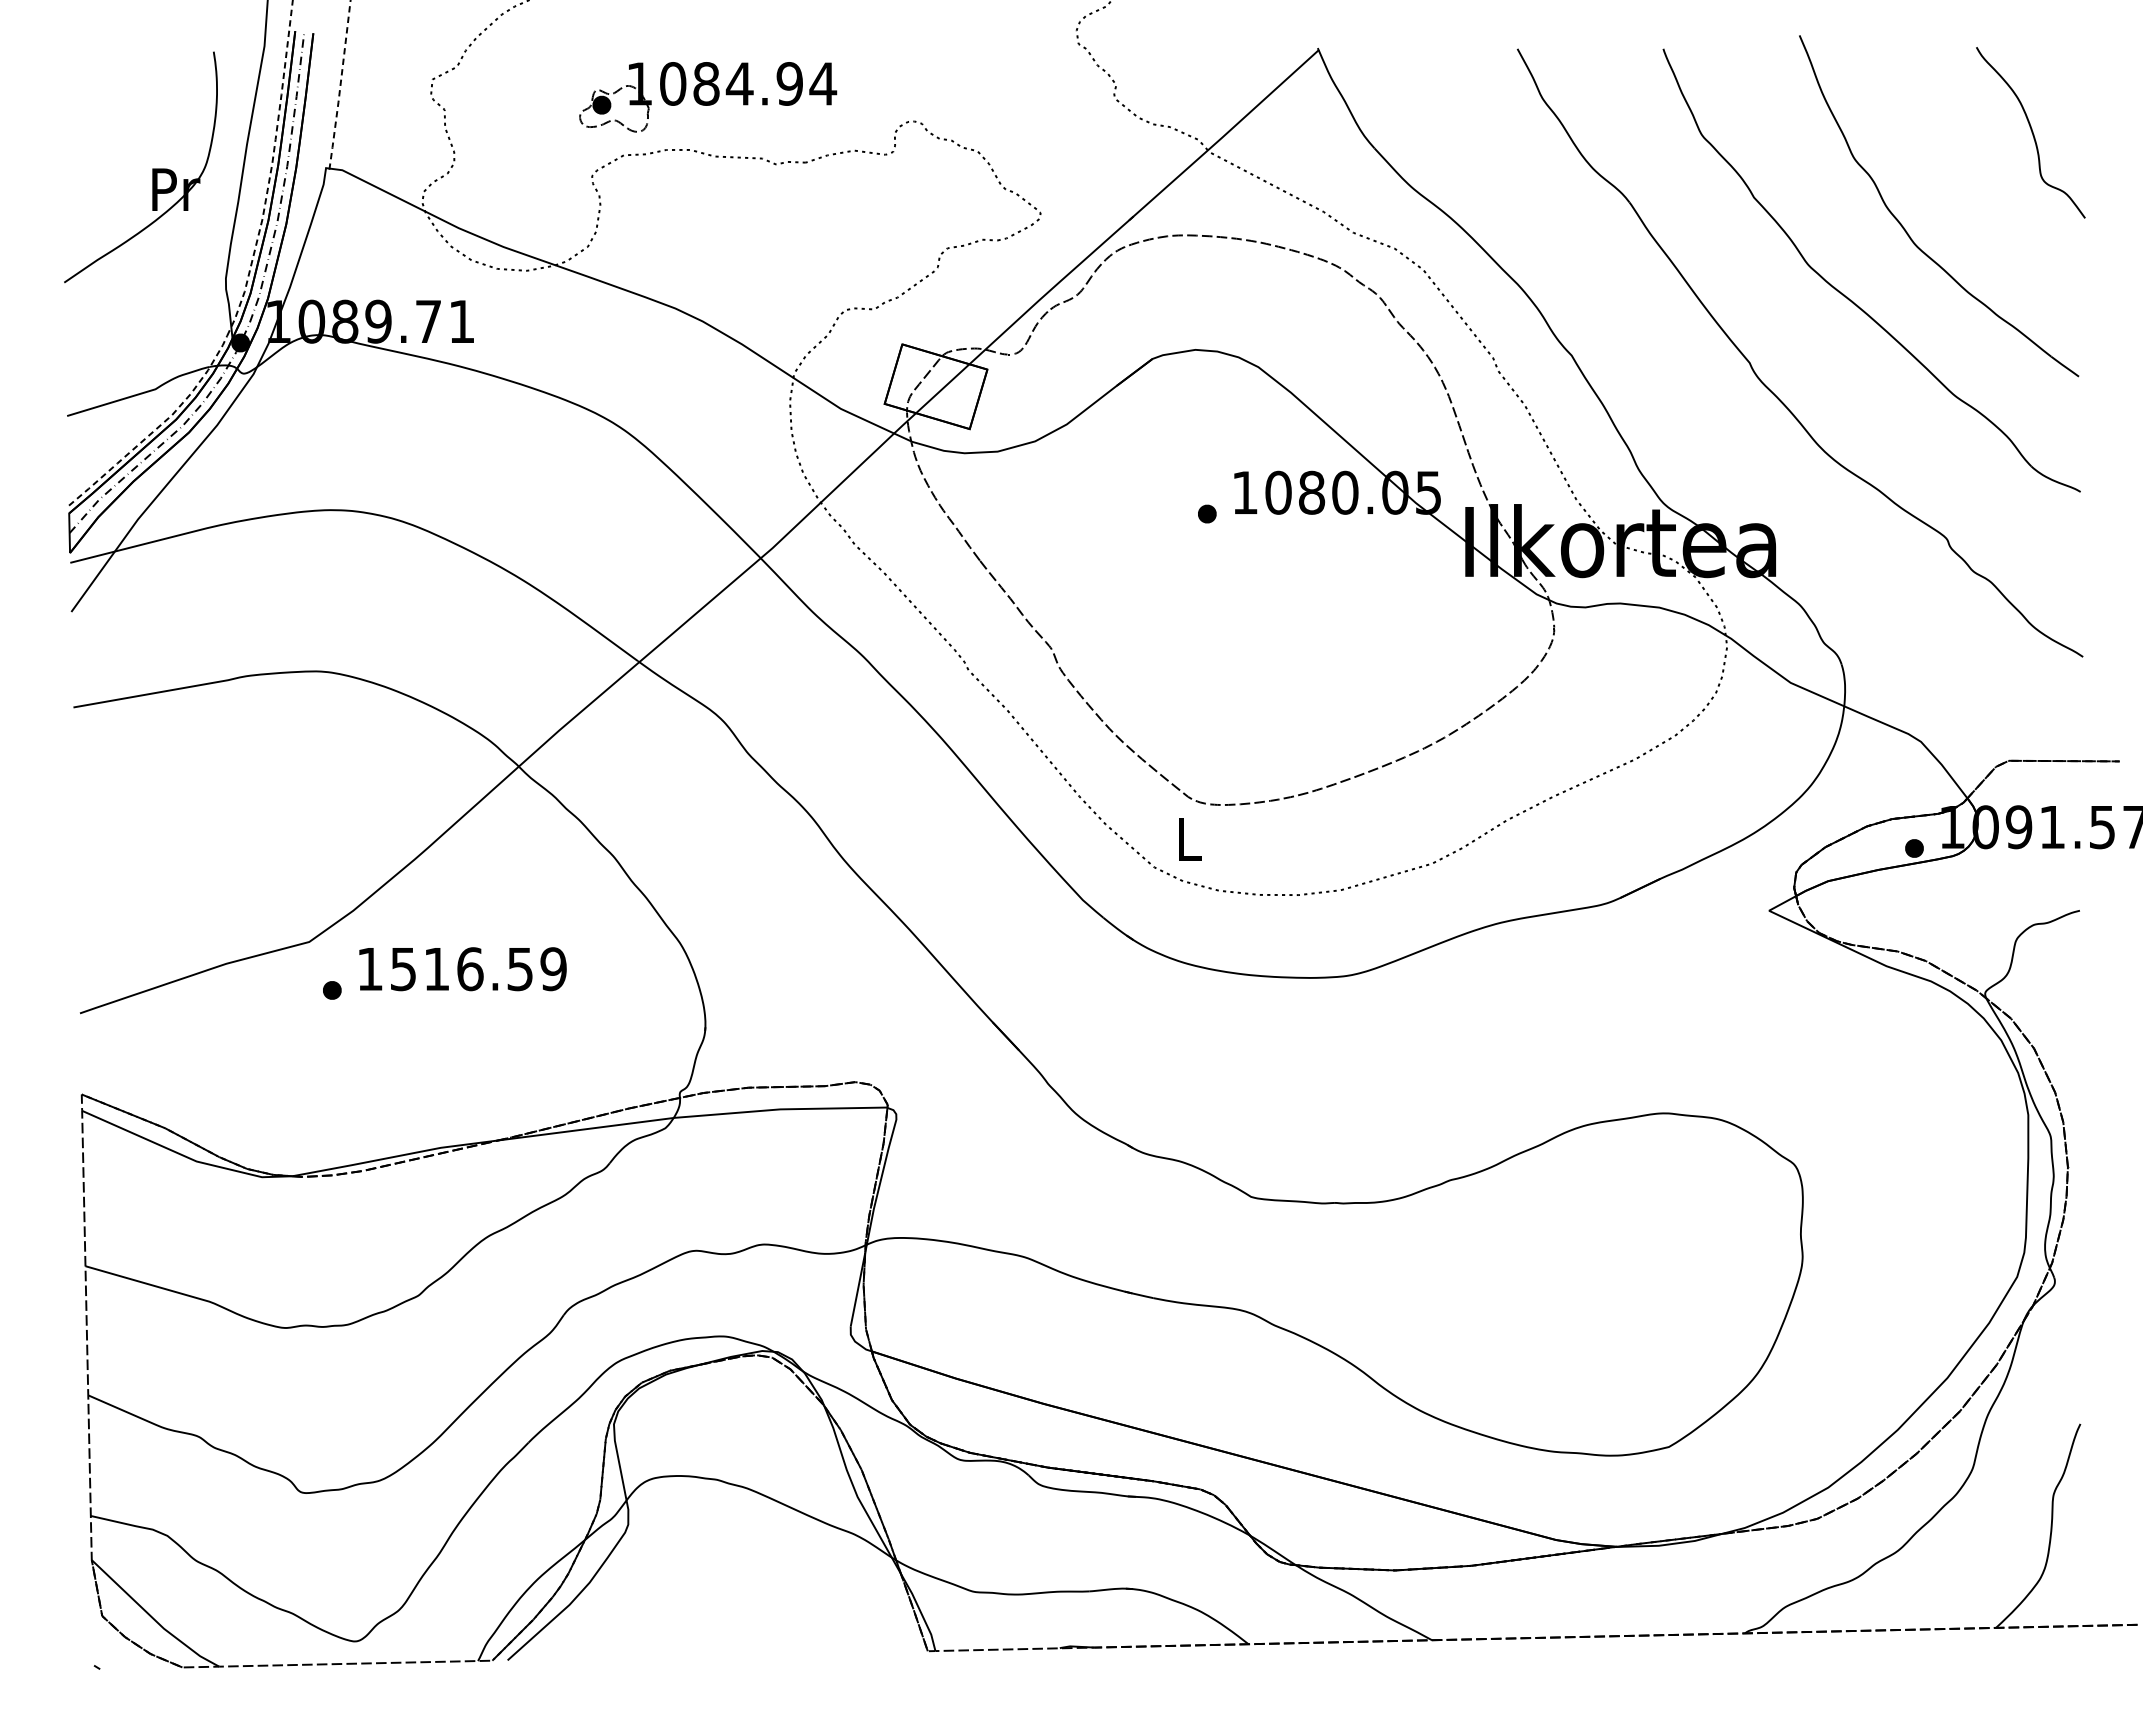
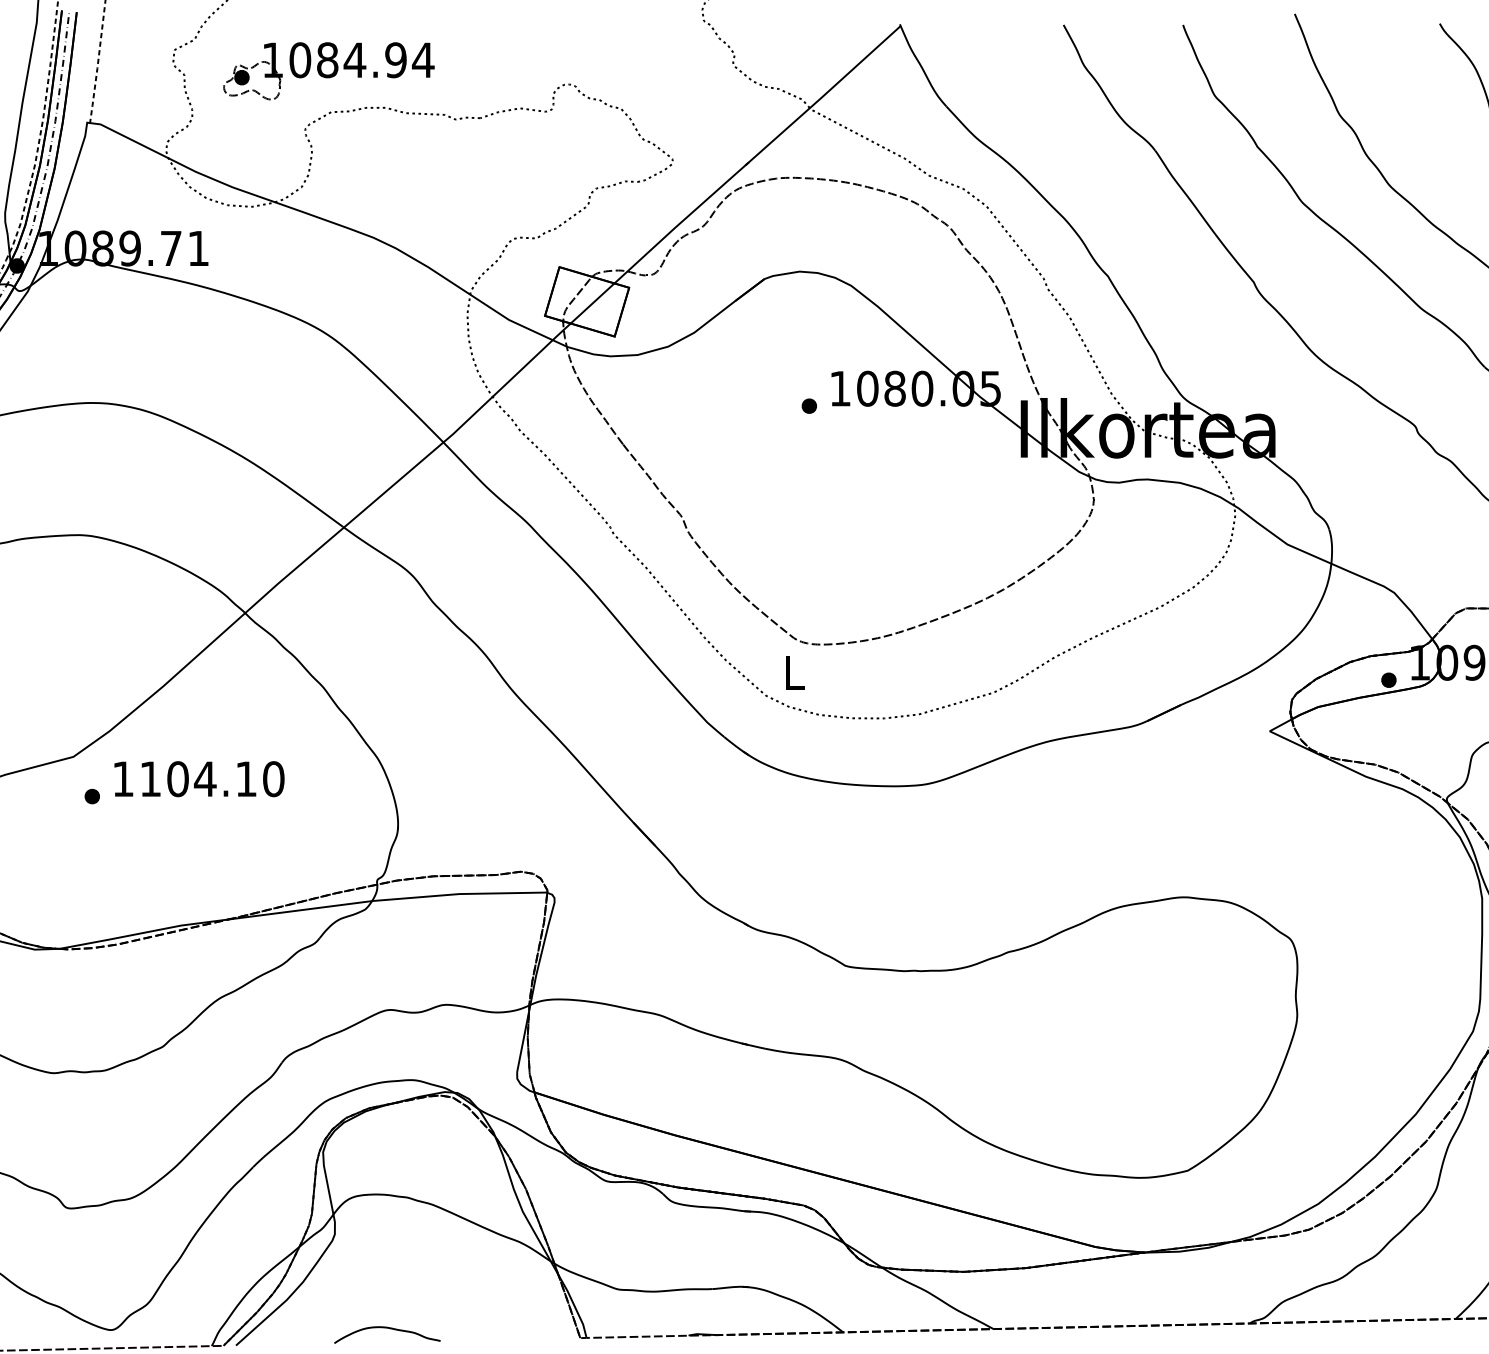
part: (708, 97) -> (329, 71), moved
text: (478, 969) -> (212, 779), 1516.59 -> 1104.10
curve: (692, 1639) -> (387, 1328), added

